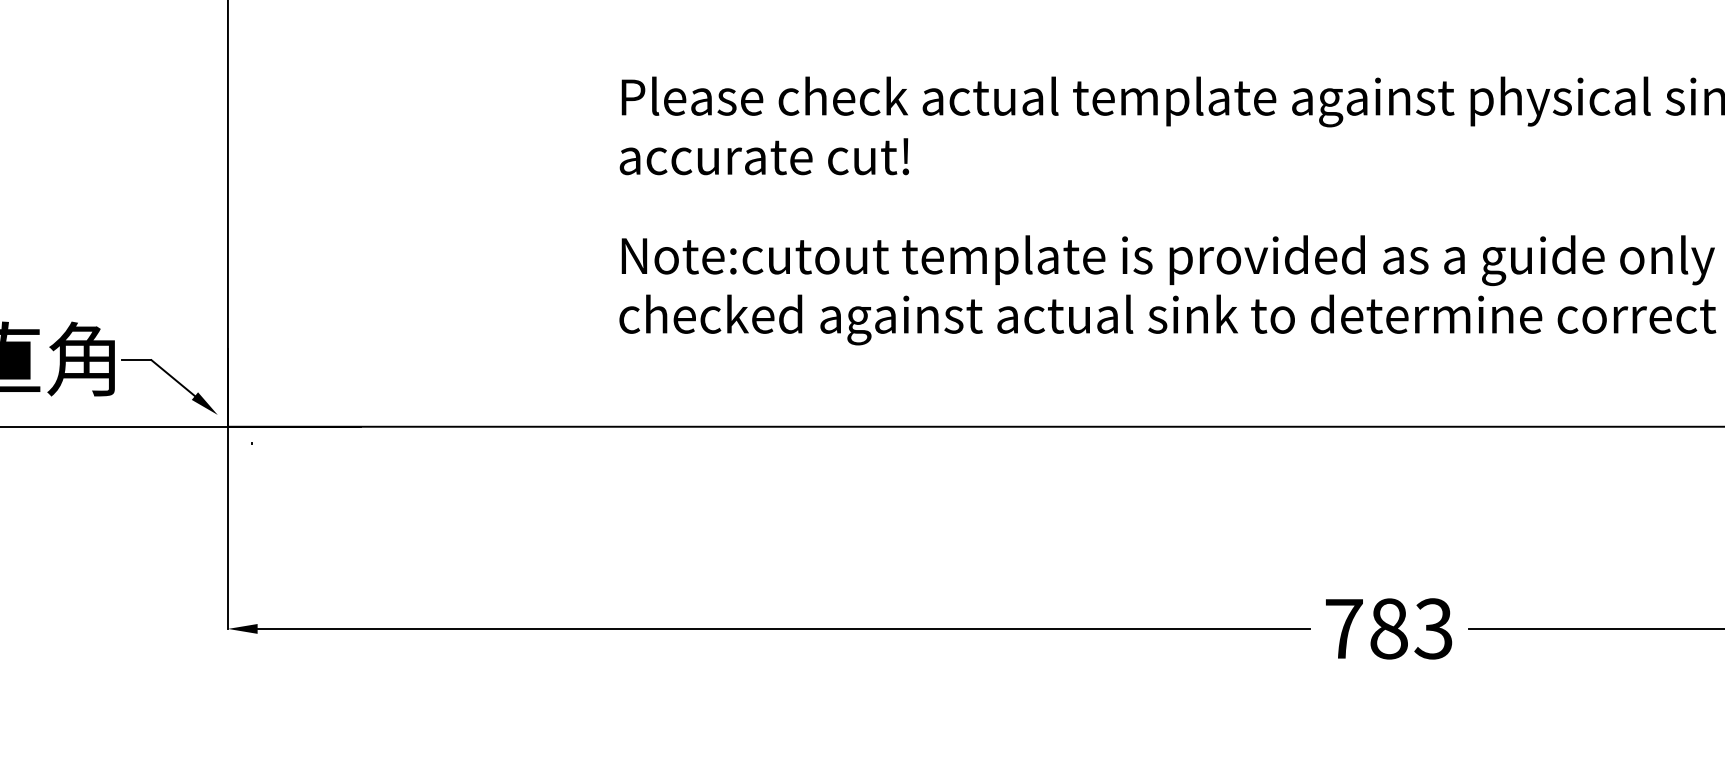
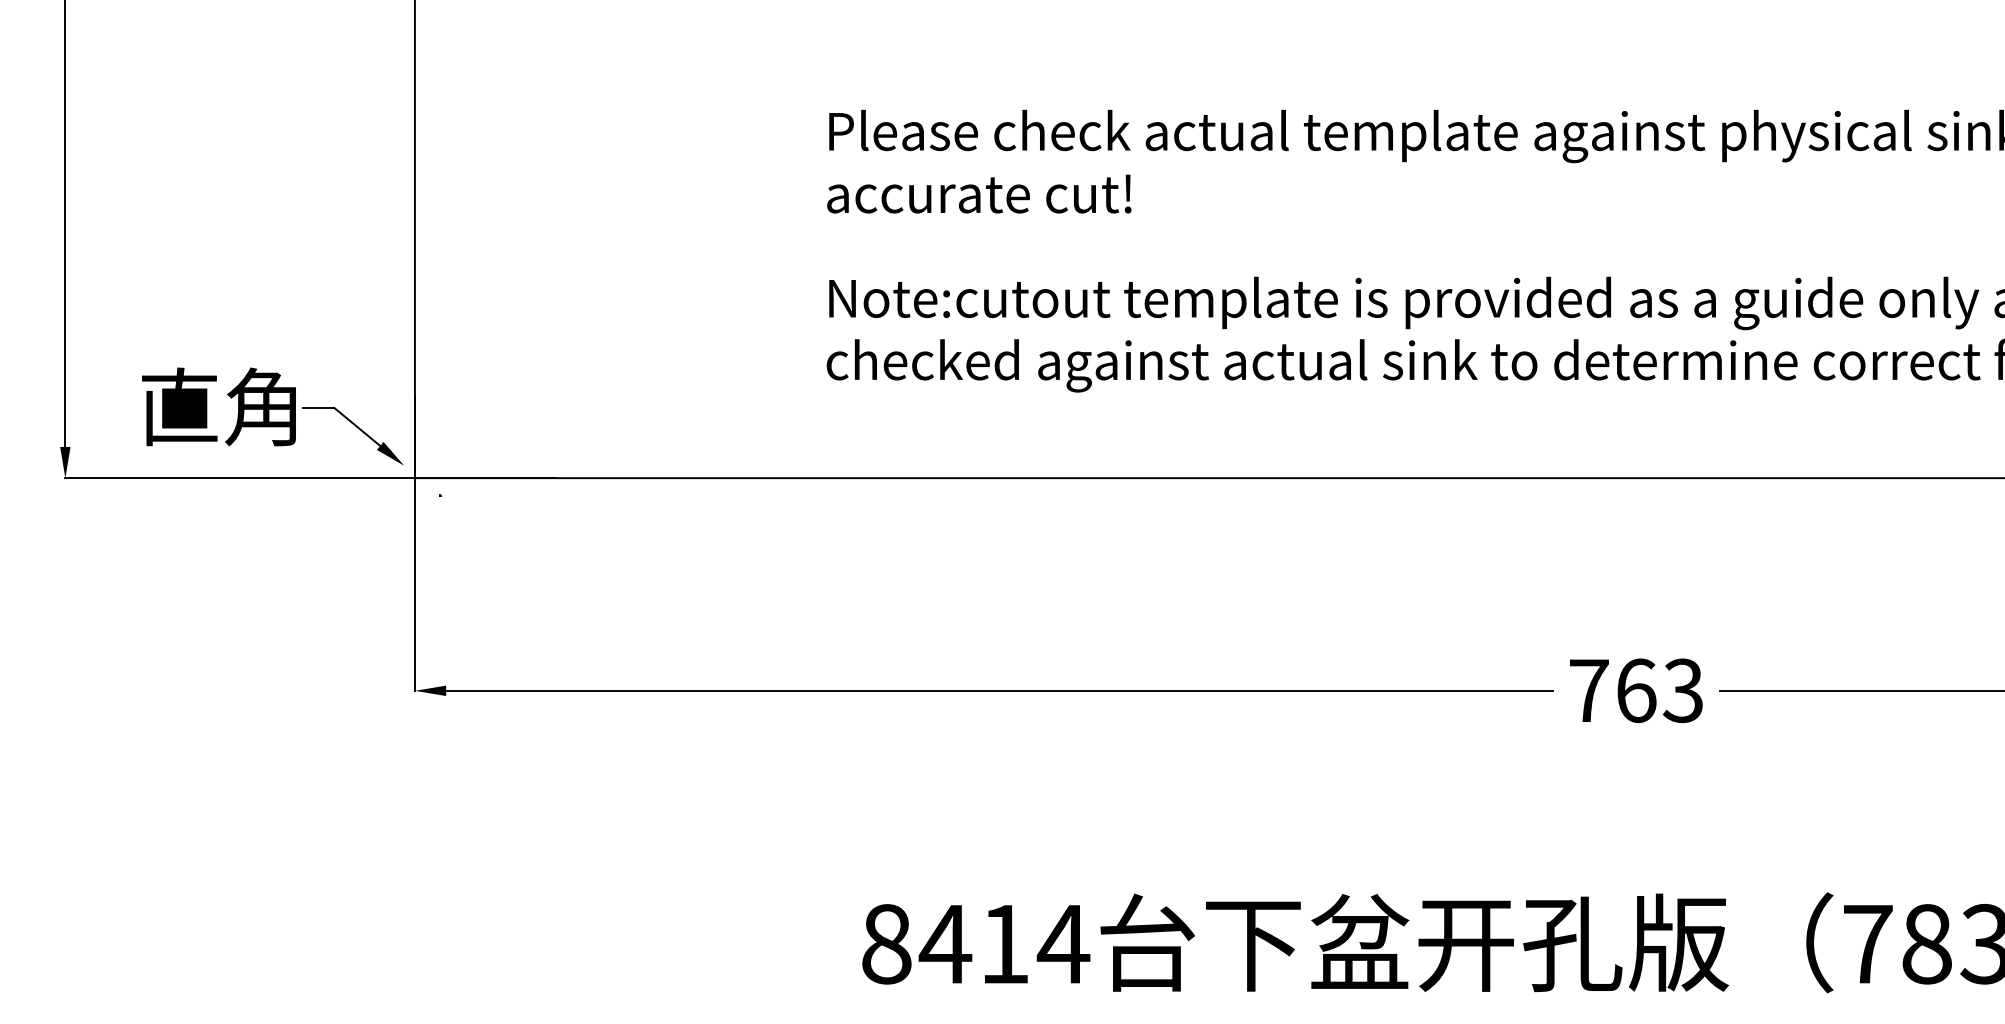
text: (1389, 628) -> (1636, 690), 783 -> 763

